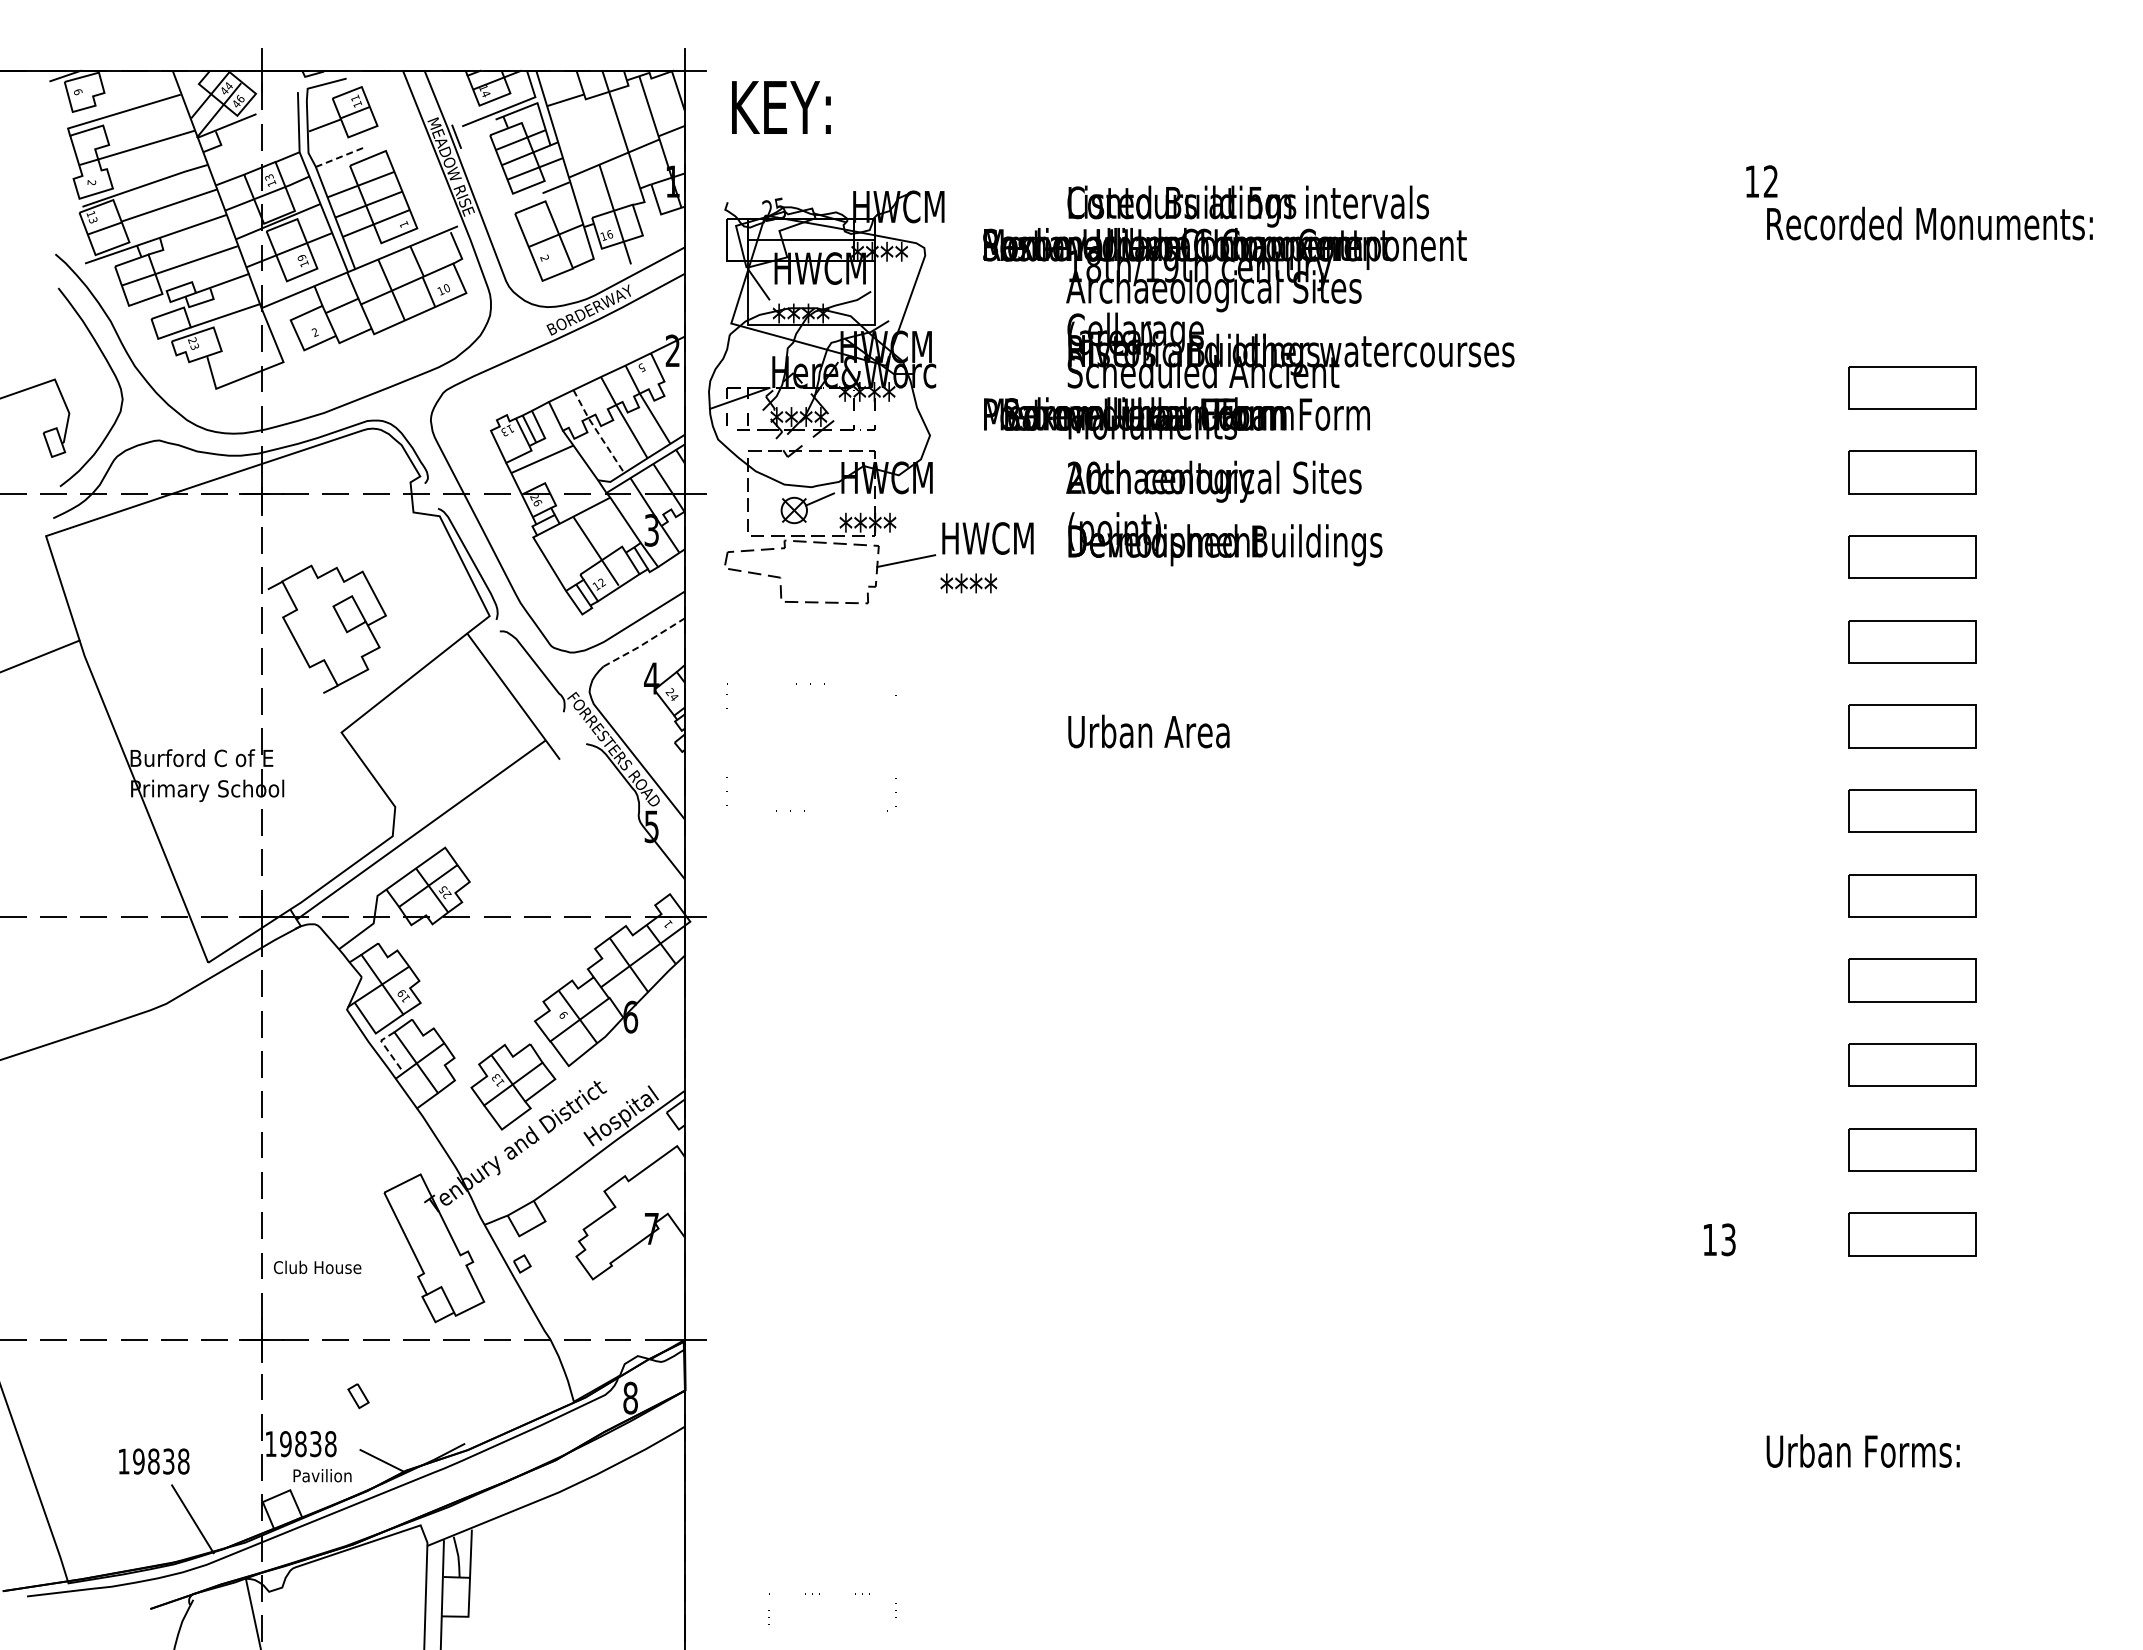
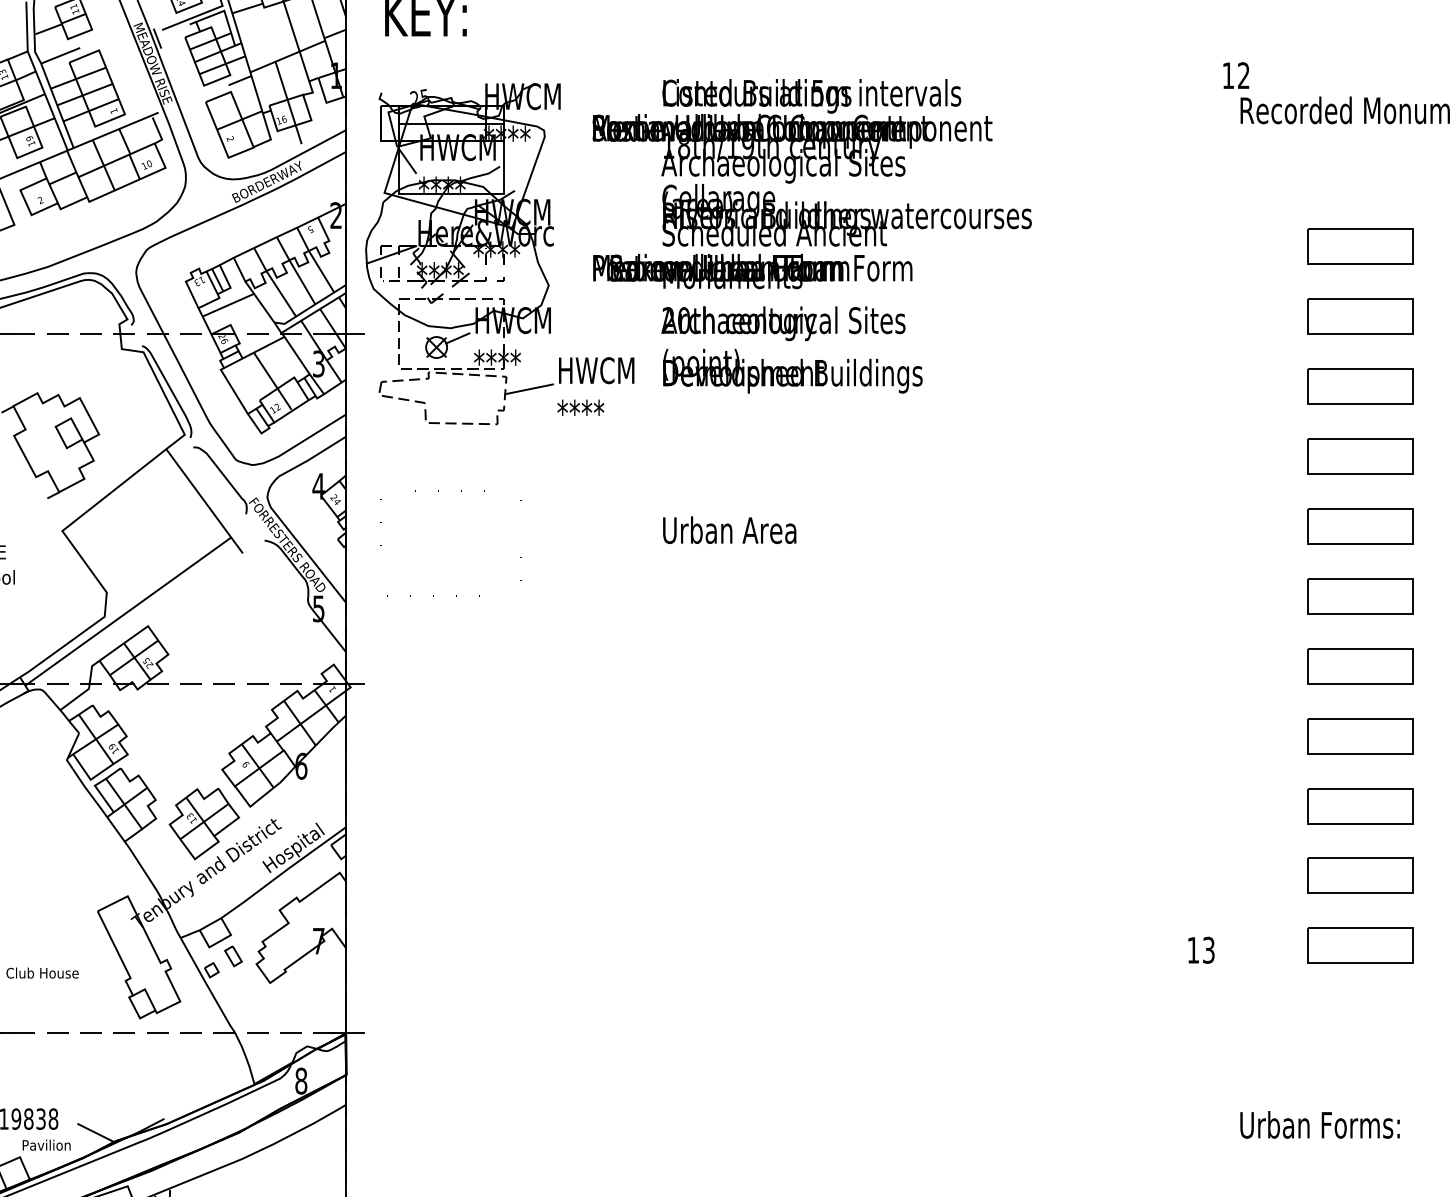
line: (339, 157) -> (60, 55), dashed -> solid
line: (597, 431) -> (273, 282), dashed -> solid
line: (644, 643) -> (312, 457), dashed -> solid
line: (387, 1050) -> (100, 793), dashed -> solid
part: (358, 1396) -> (233, 956), moved

